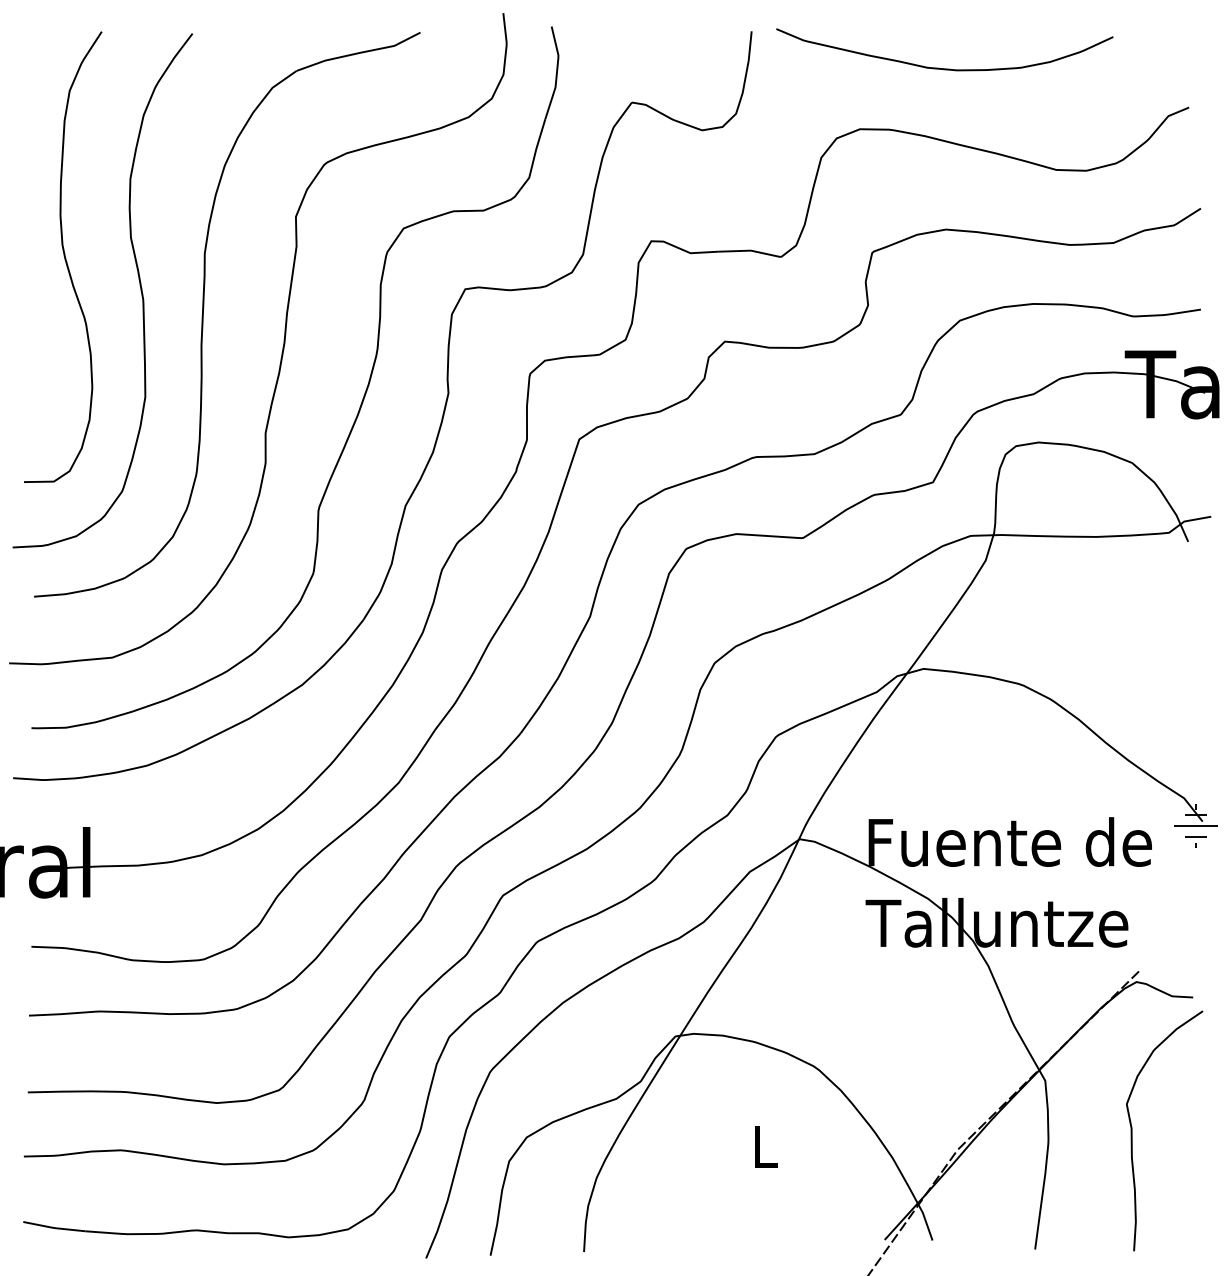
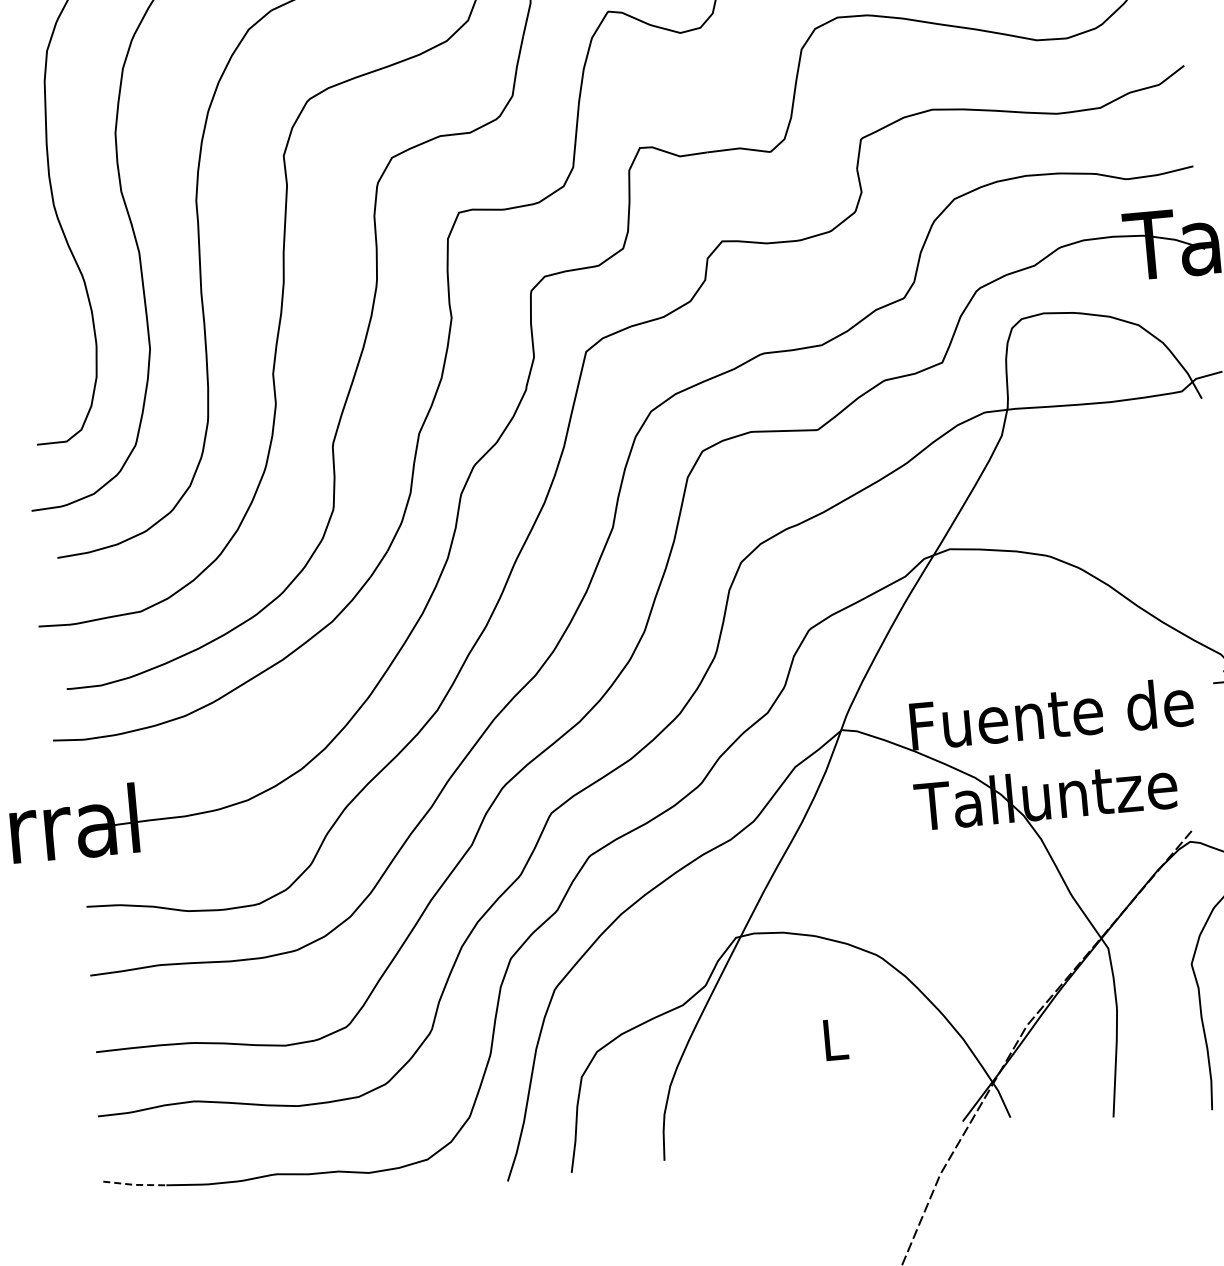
line: (54, 1228) -> (134, 1185), solid -> dashed

